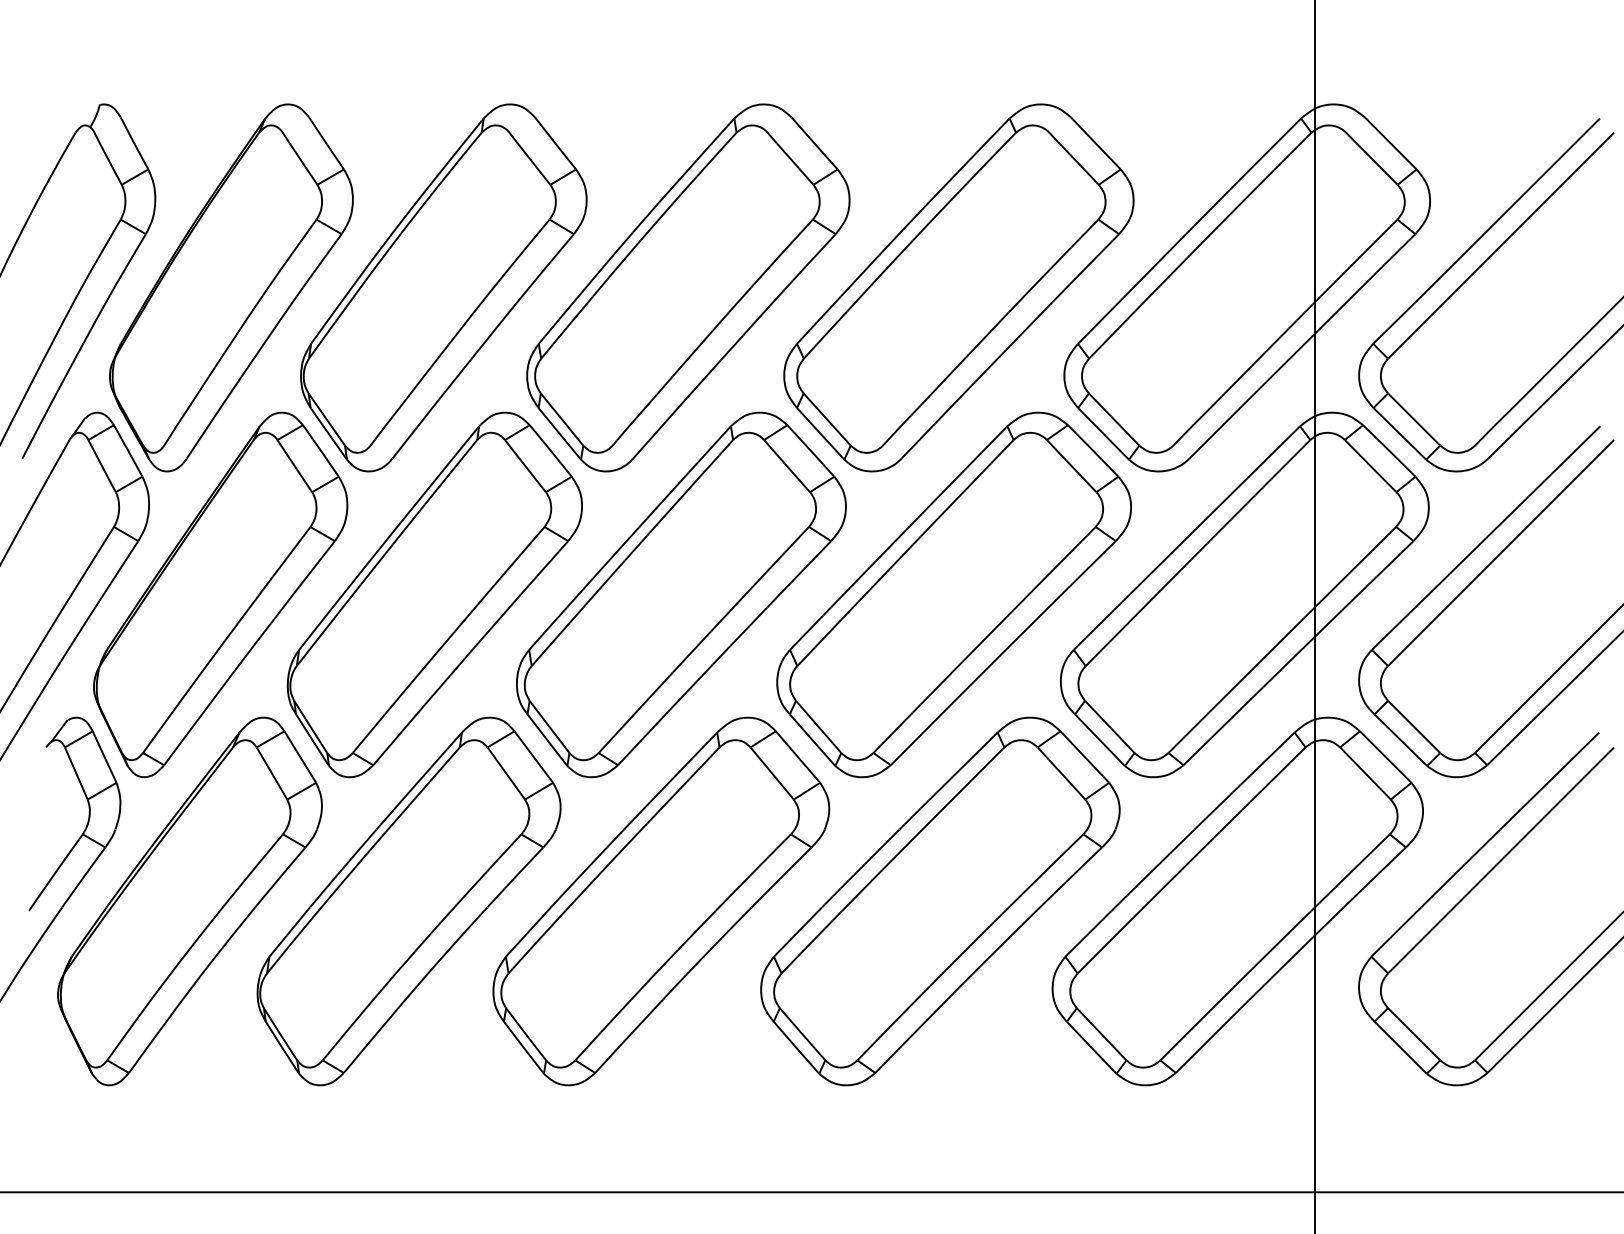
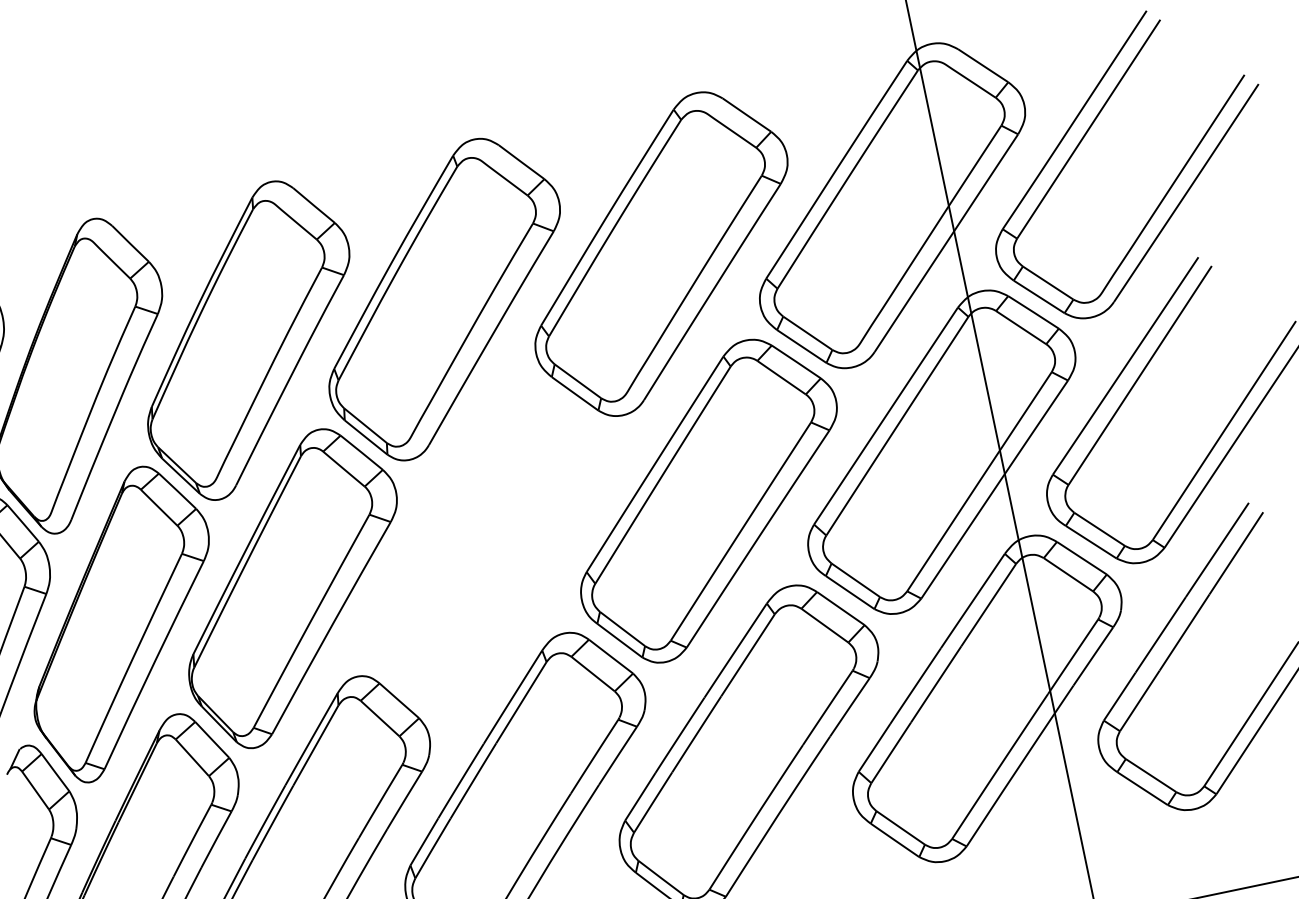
part: (681, 594) -> (490, 545), removed

